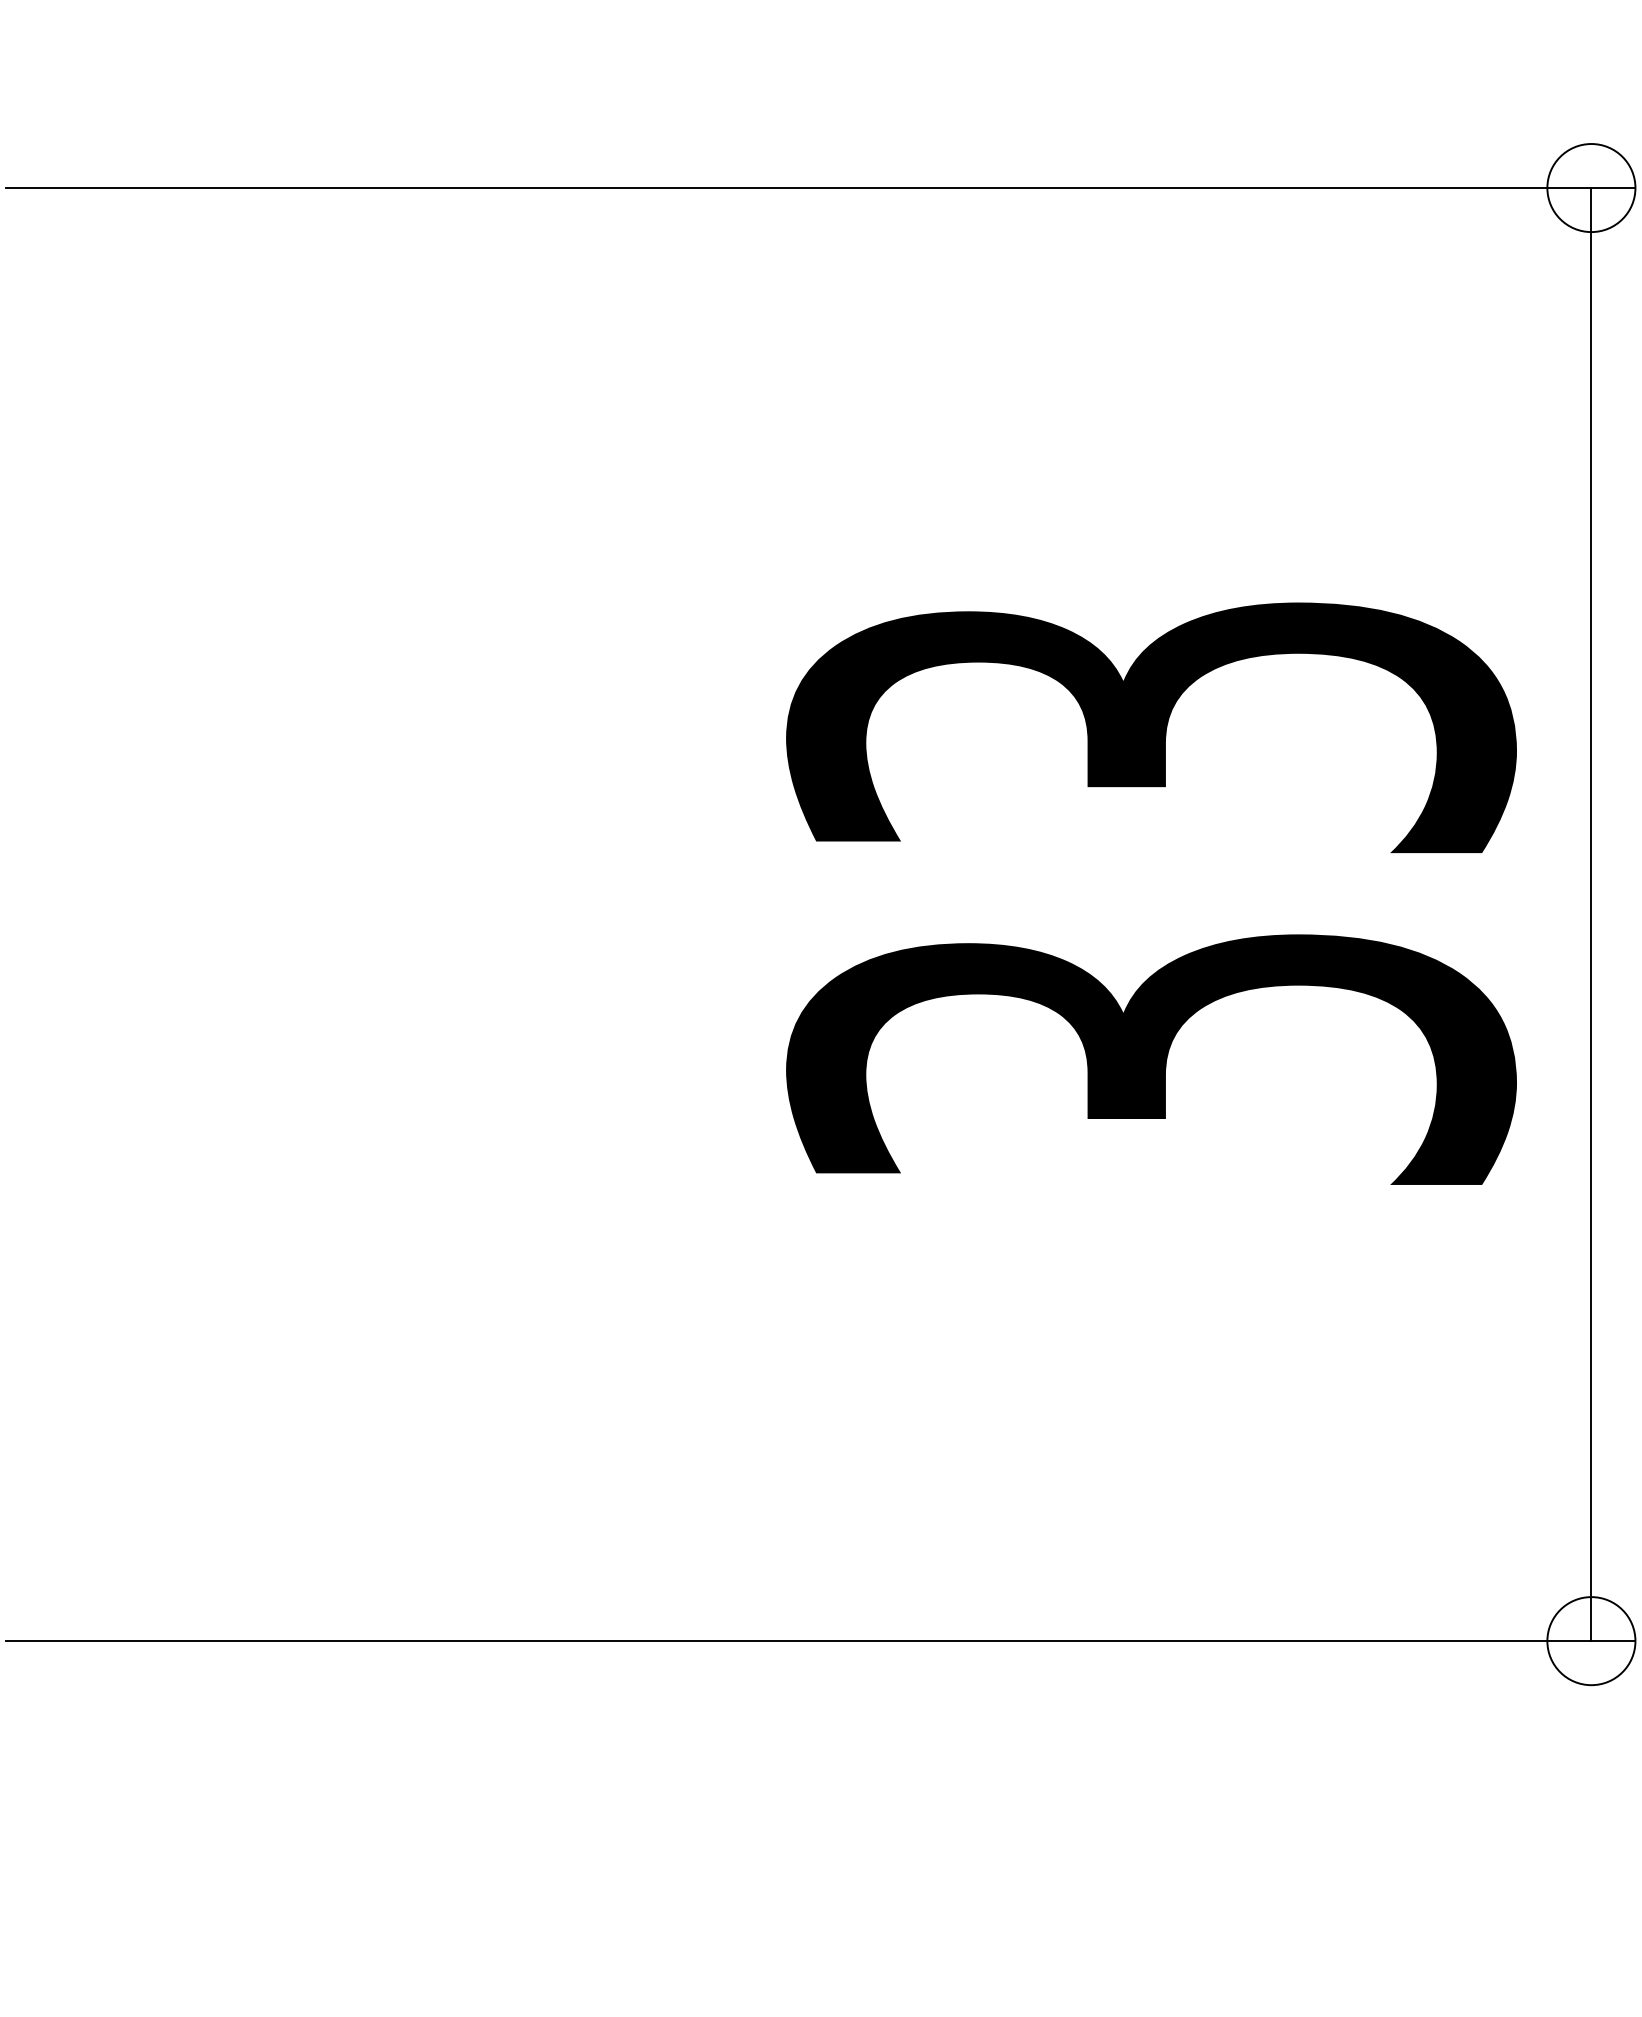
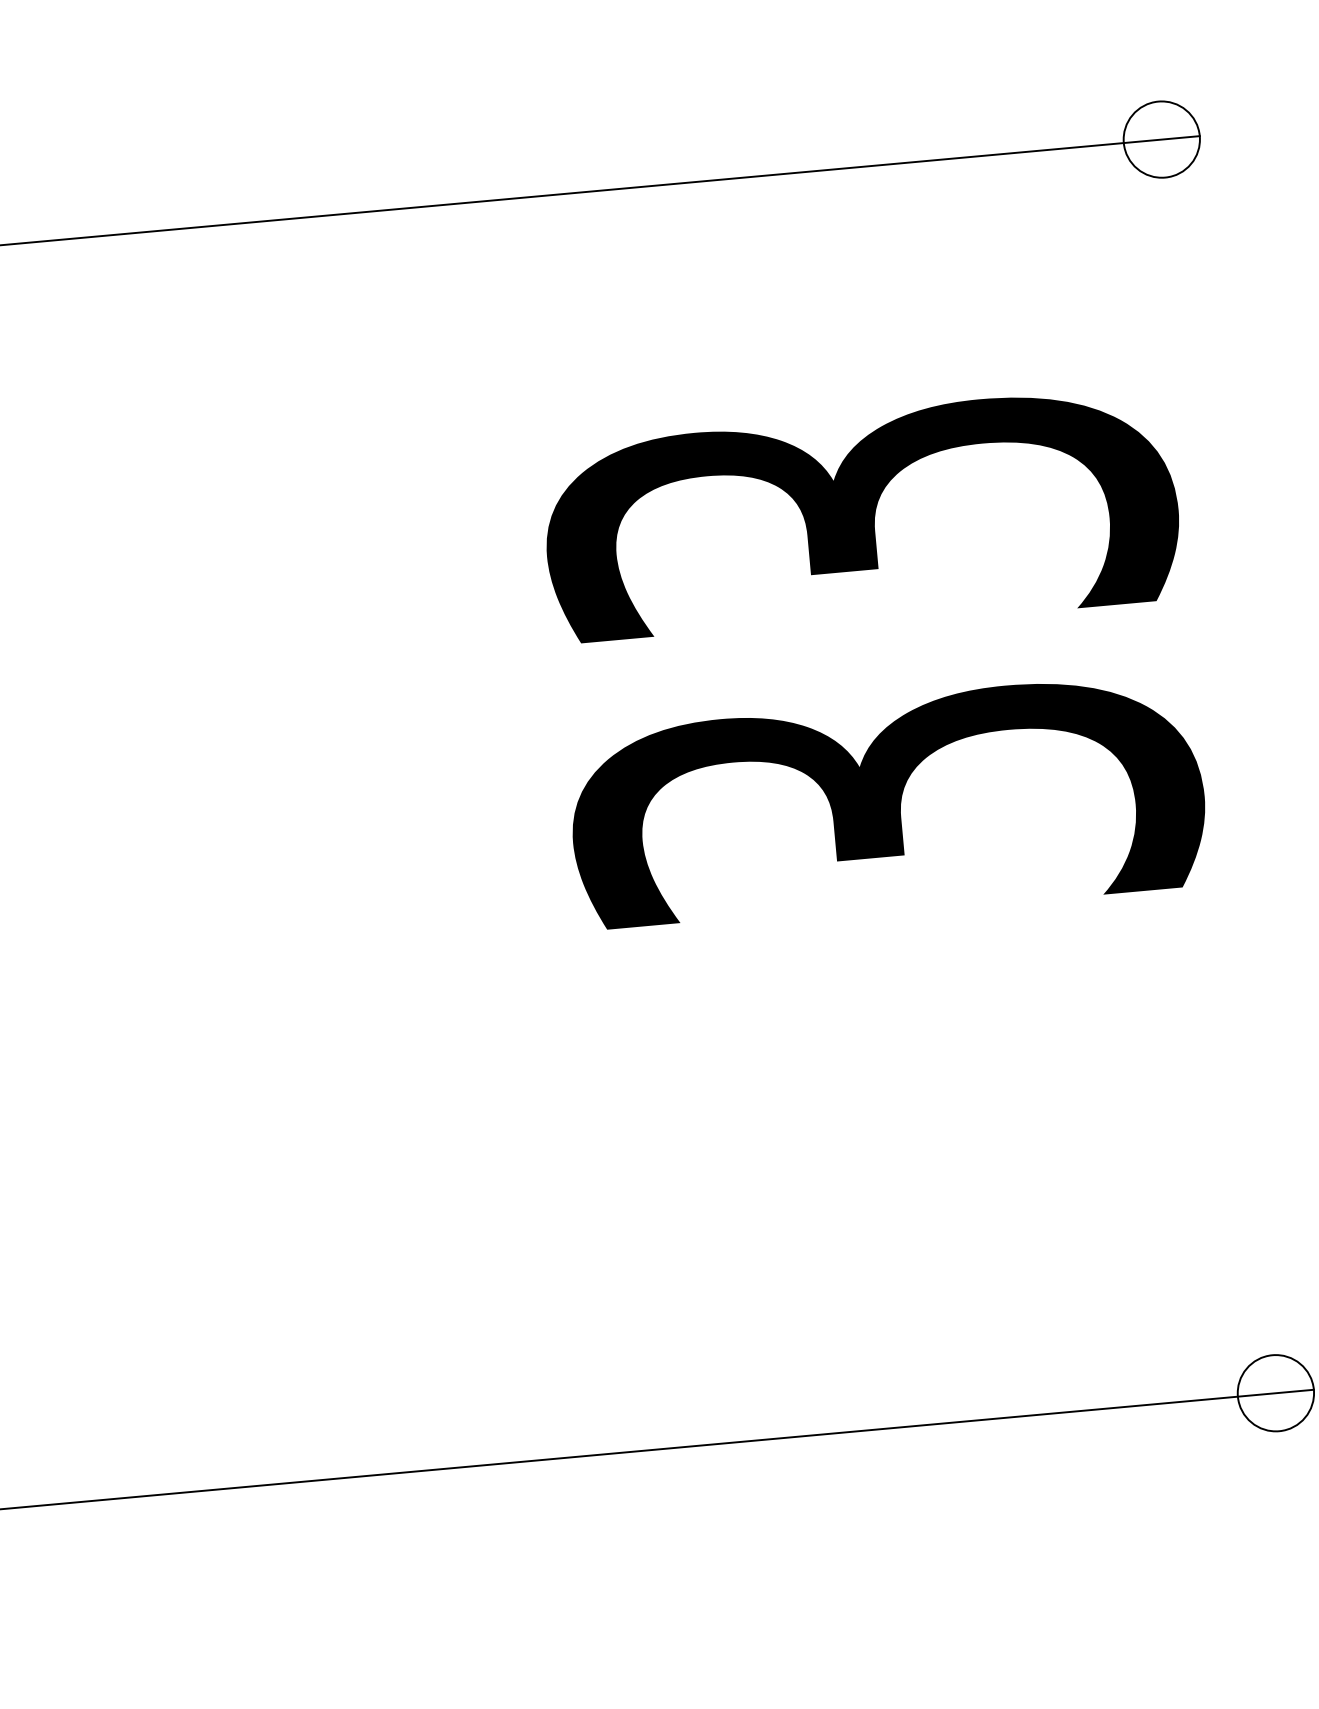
text: (1151, 893) -> (874, 661), moved
line: (1591, 914) -> (1218, 766), removed

